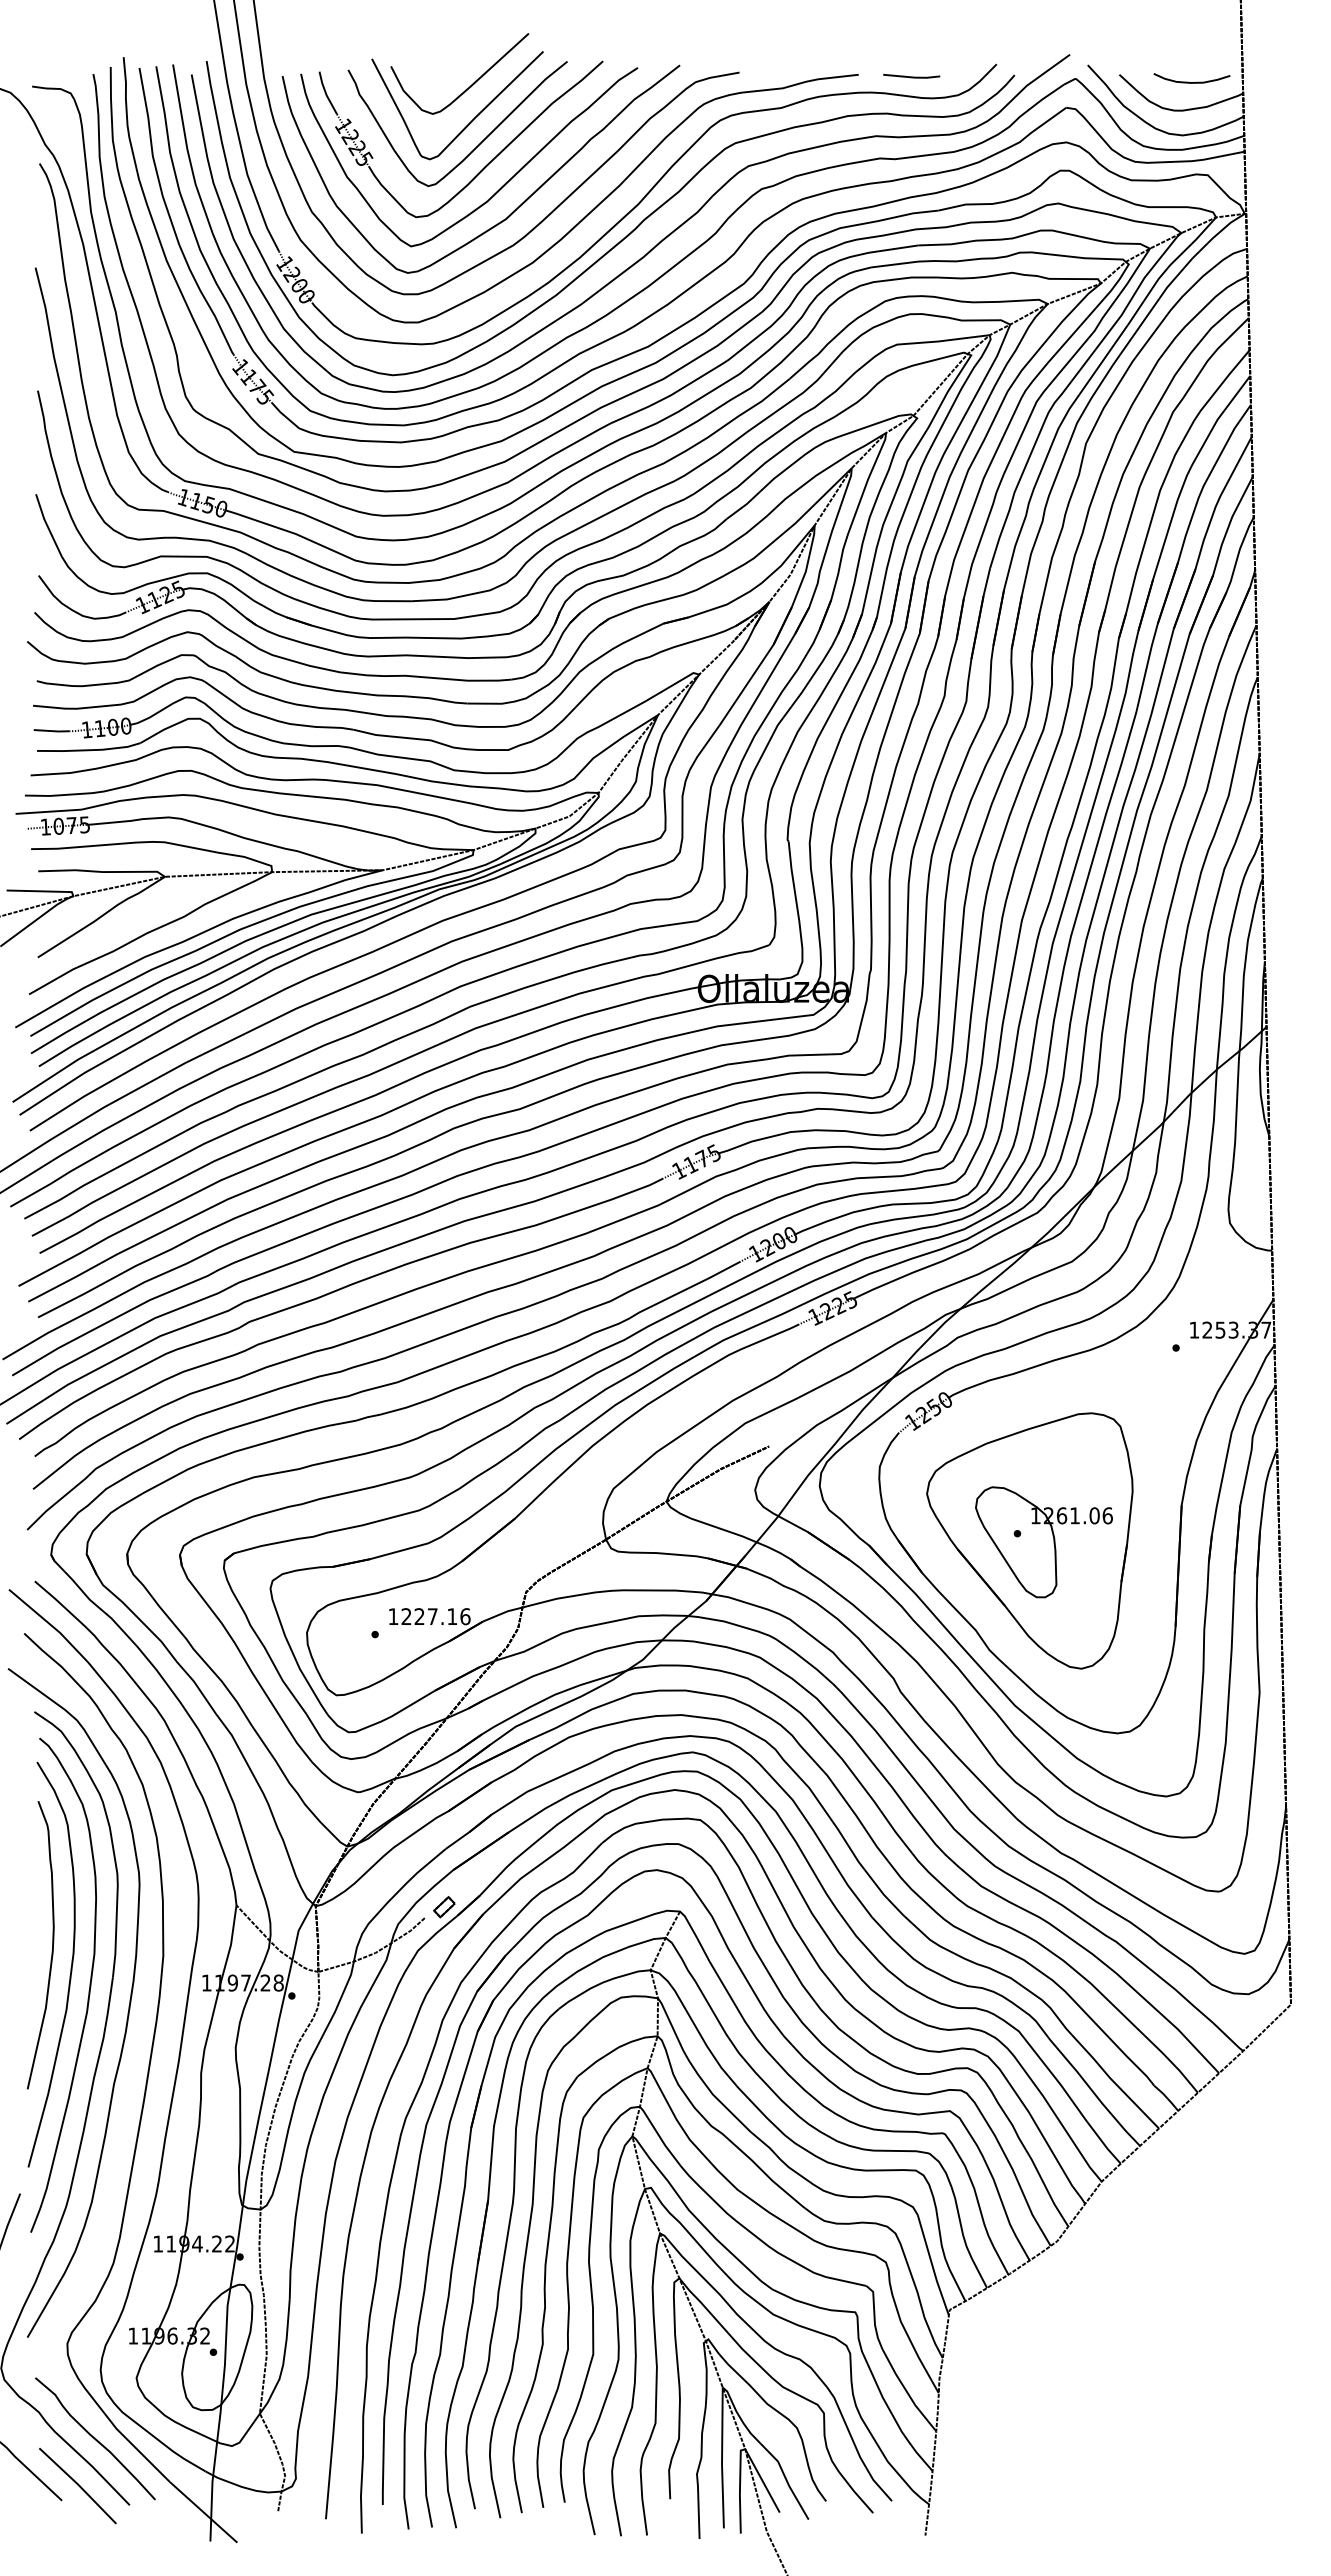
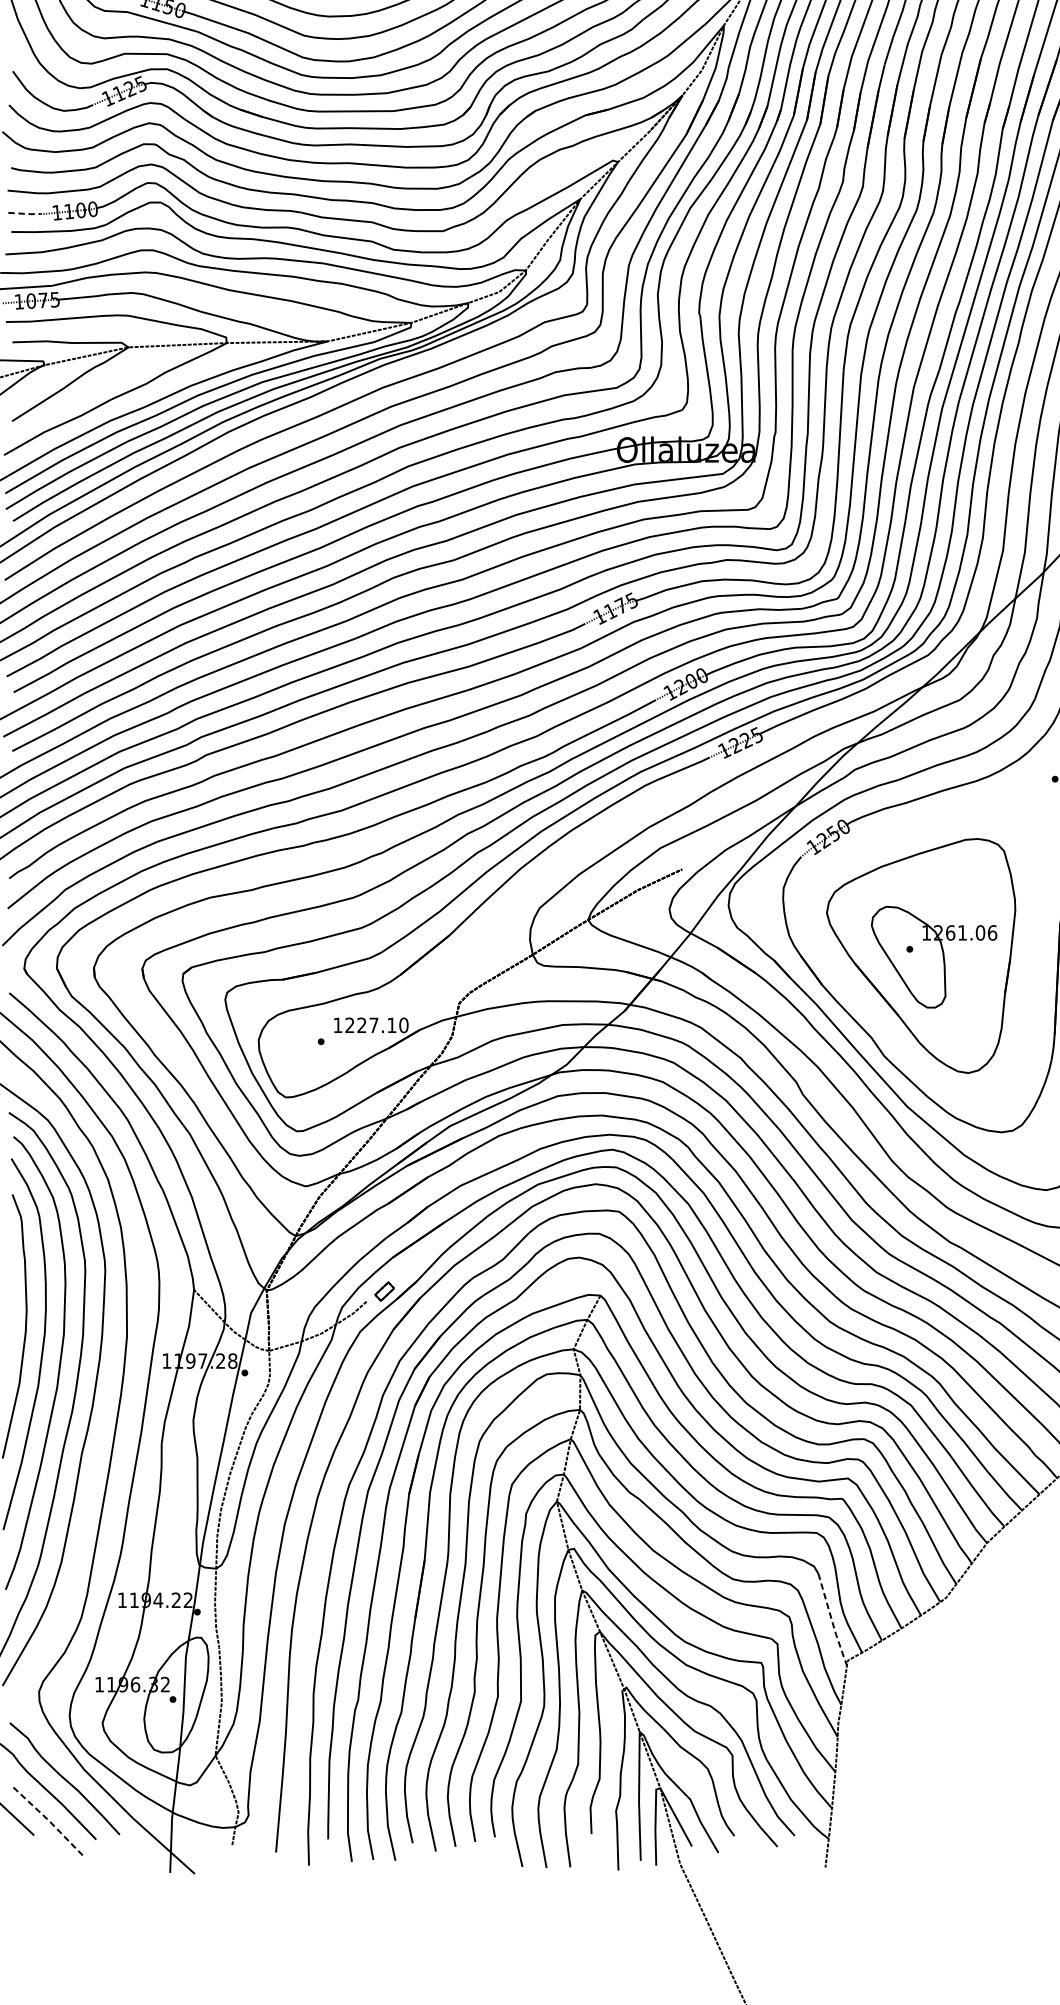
line: (52, 731) -> (25, 214), solid -> dashed
text: (465, 1616) -> (403, 1025), 1227.16 -> 1227.10
line: (932, 2266) -> (831, 1620), solid -> dashed
line: (78, 2484) -> (49, 1820), solid -> dashed

